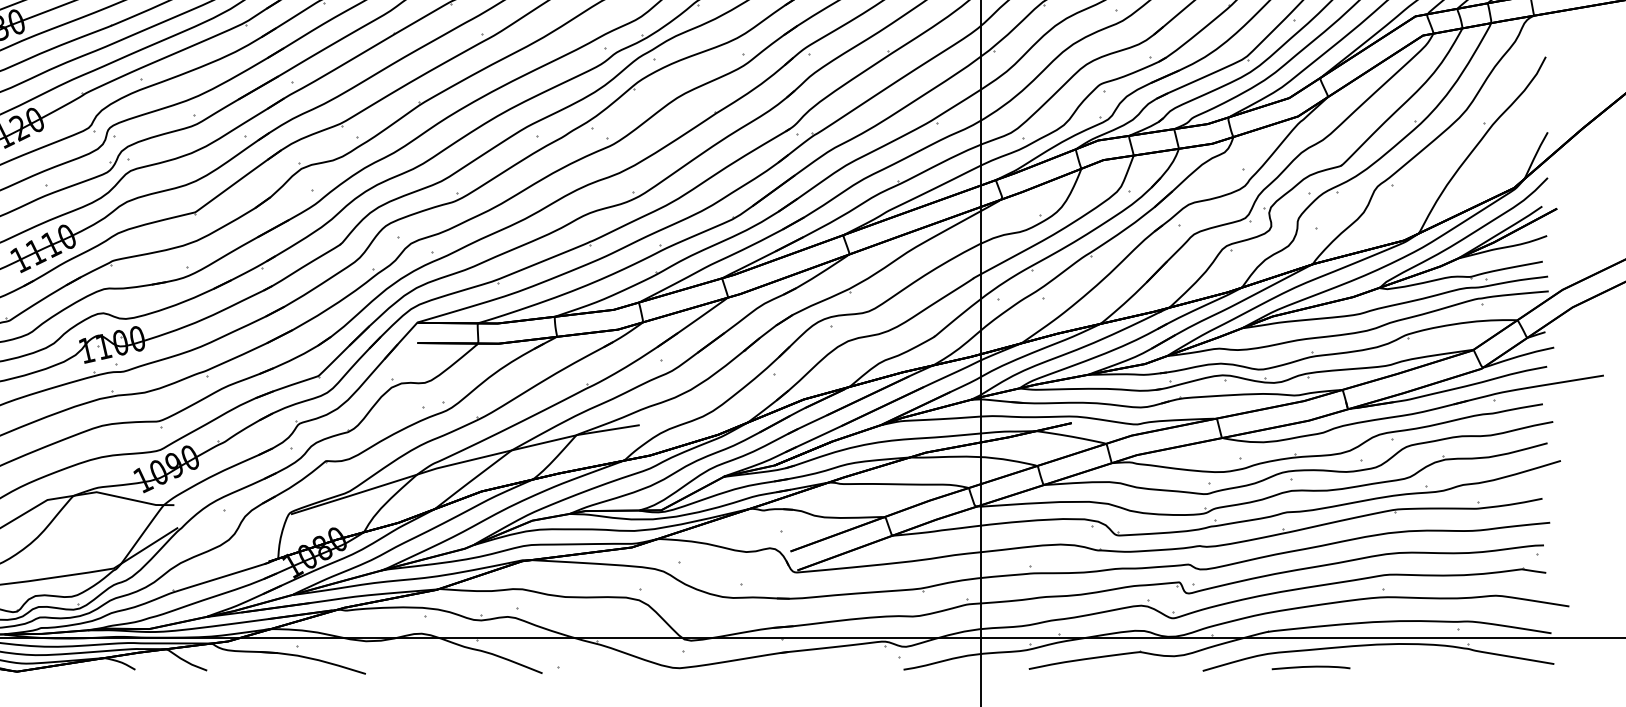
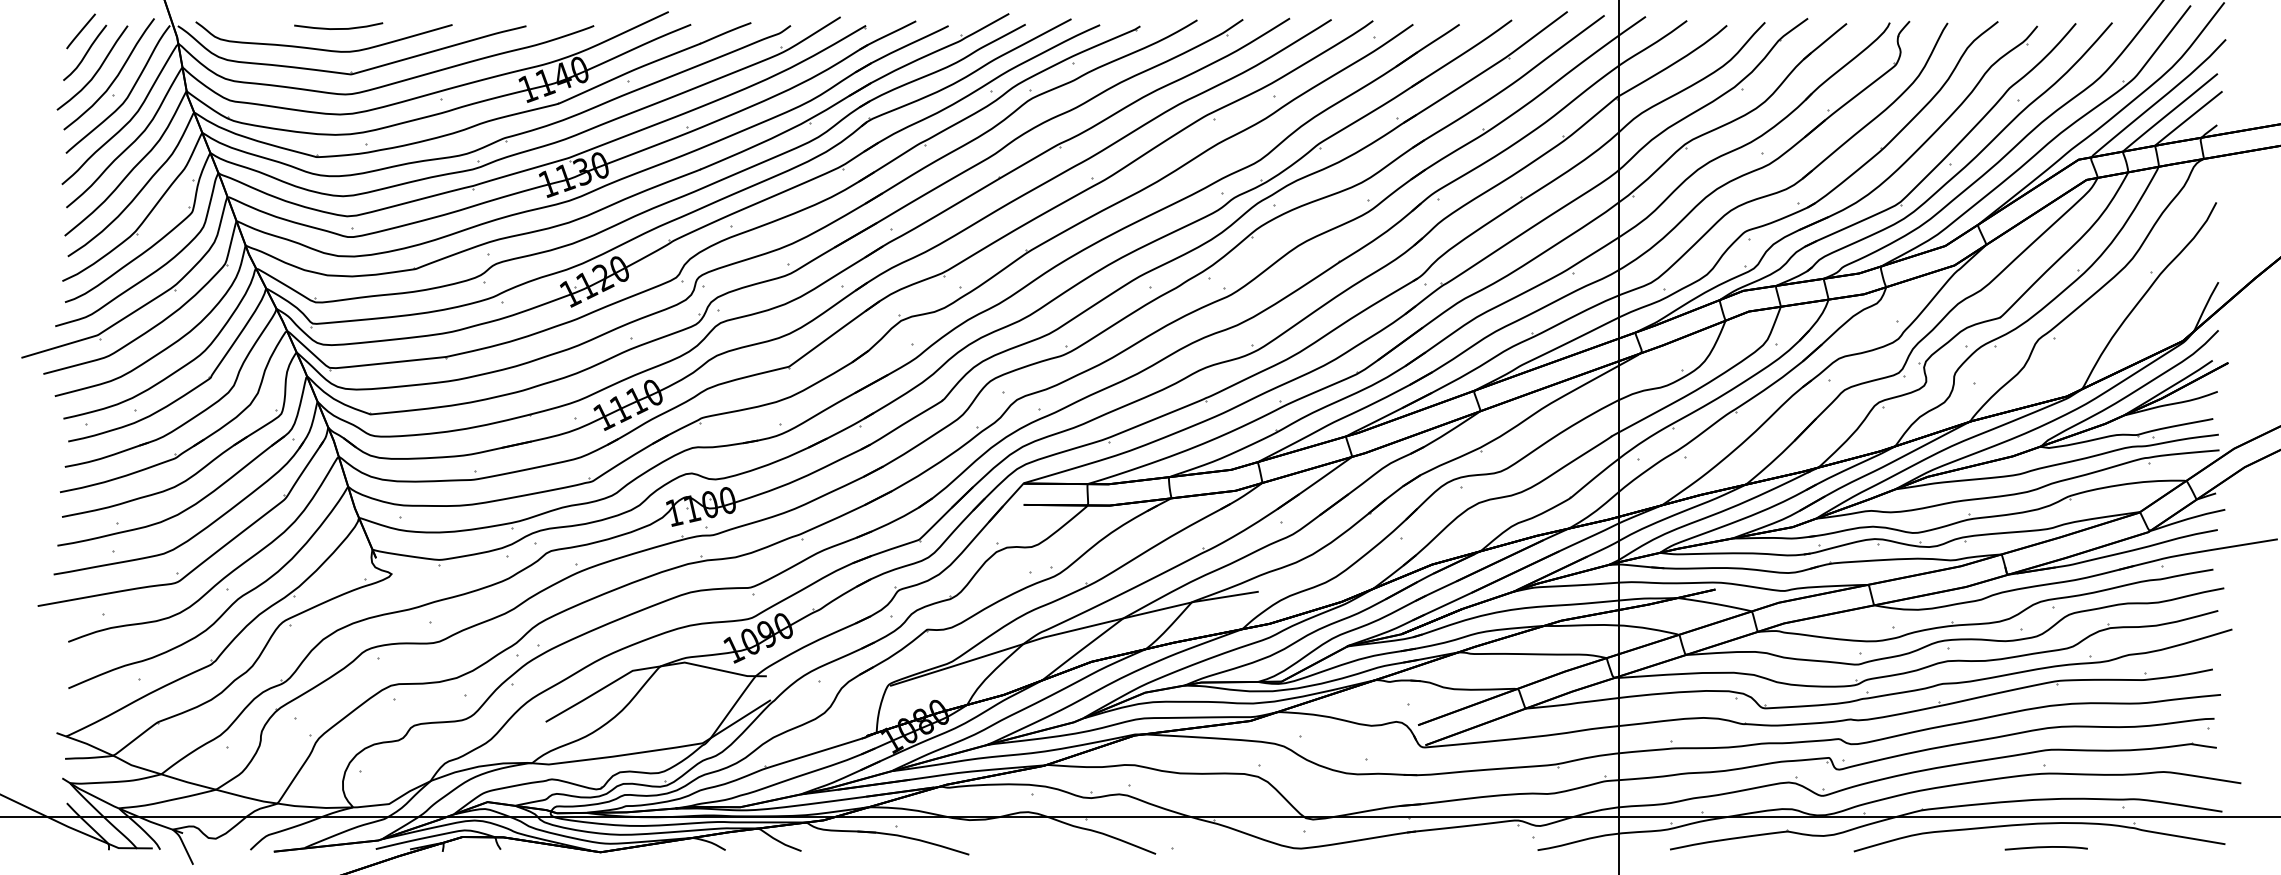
curve: (1310, 667) -> (2045, 847), moved

